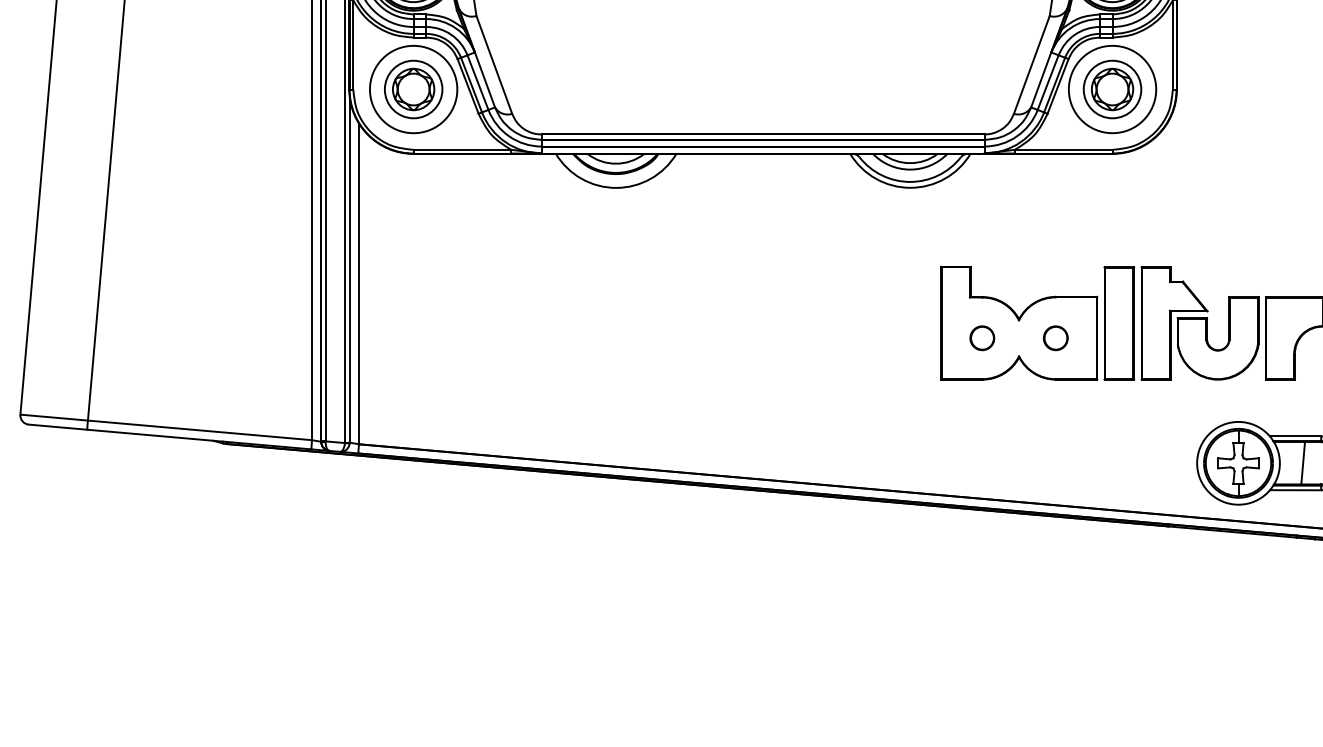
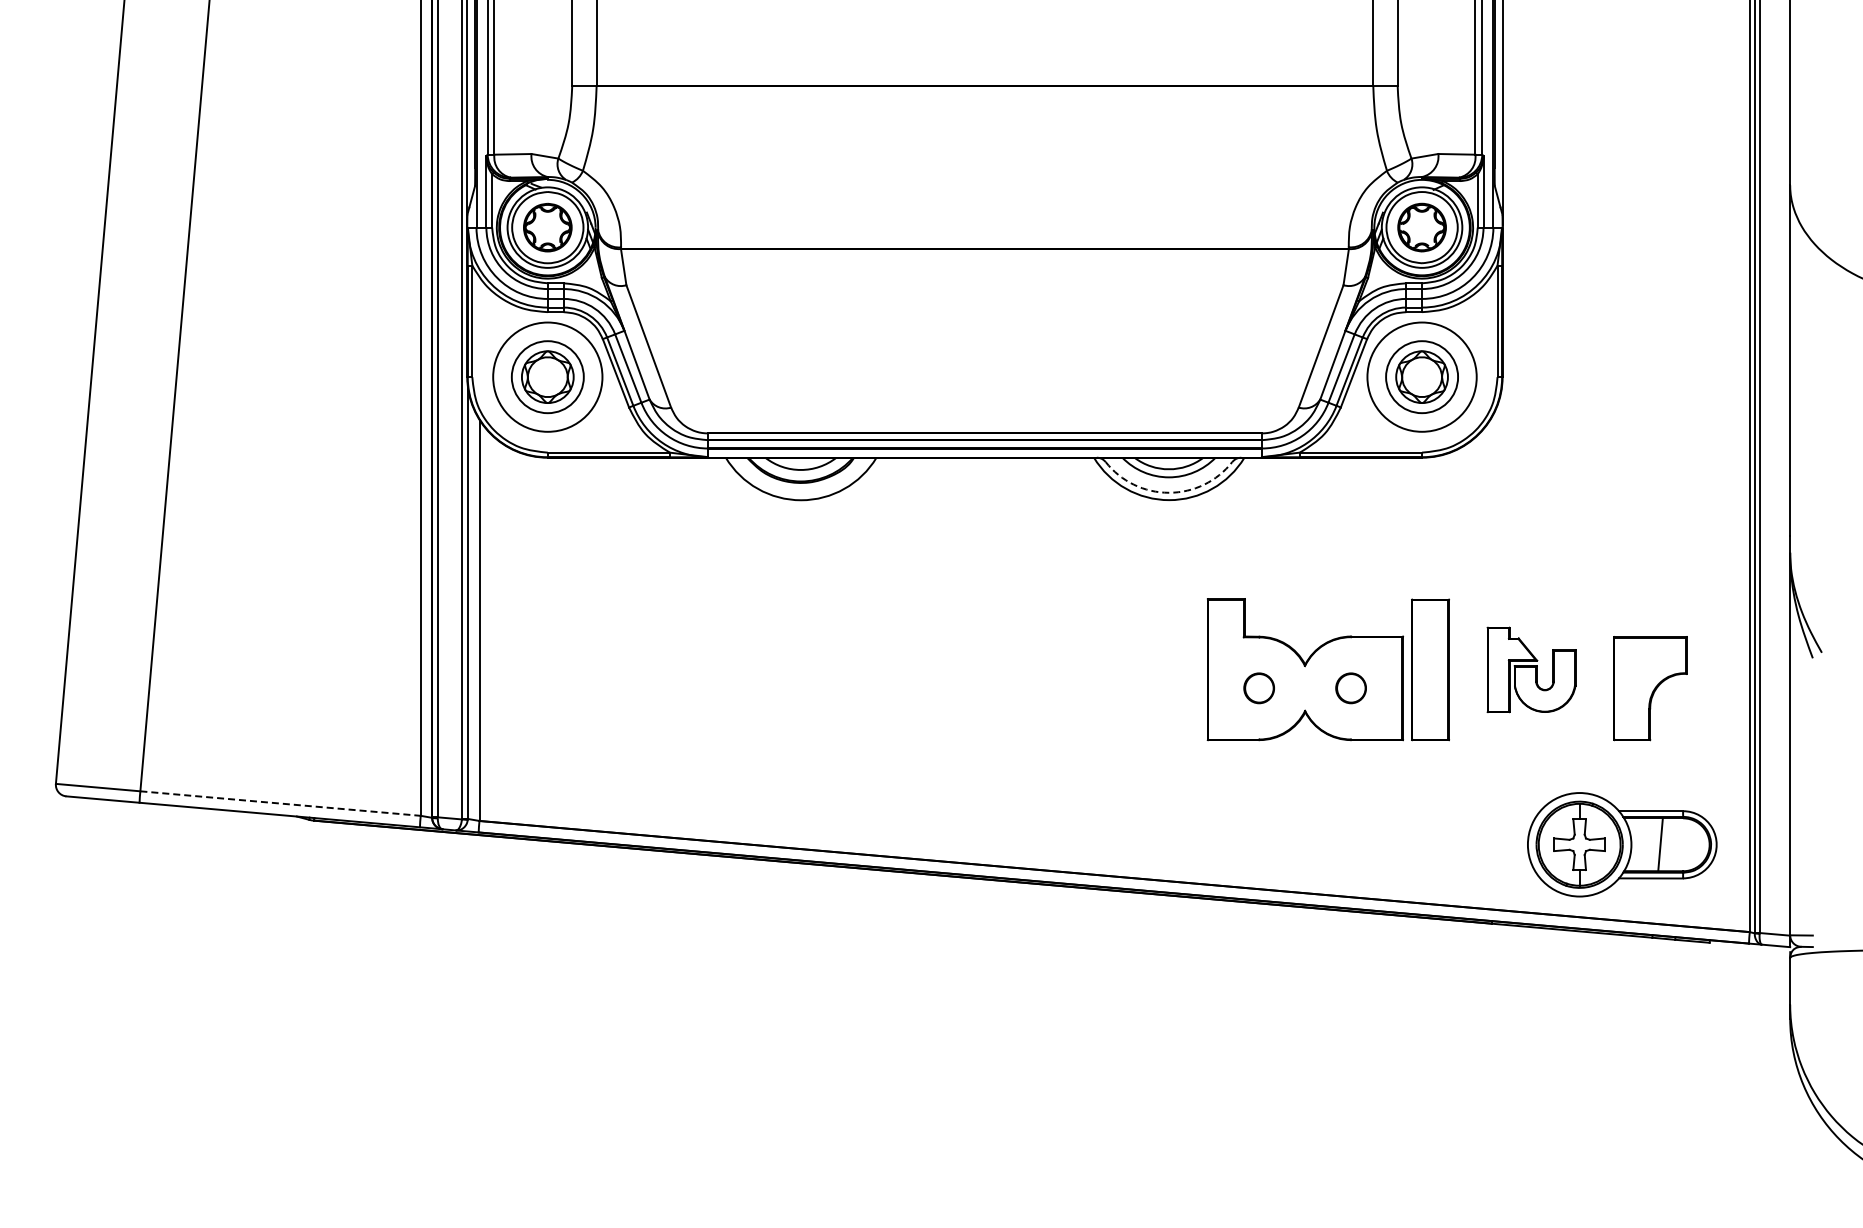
arc: (910, 181) -> (1169, 492), solid -> dashed
part: (1199, 323) -> (1531, 669), size x0.6
line: (199, 430) -> (280, 803), solid -> dashed

